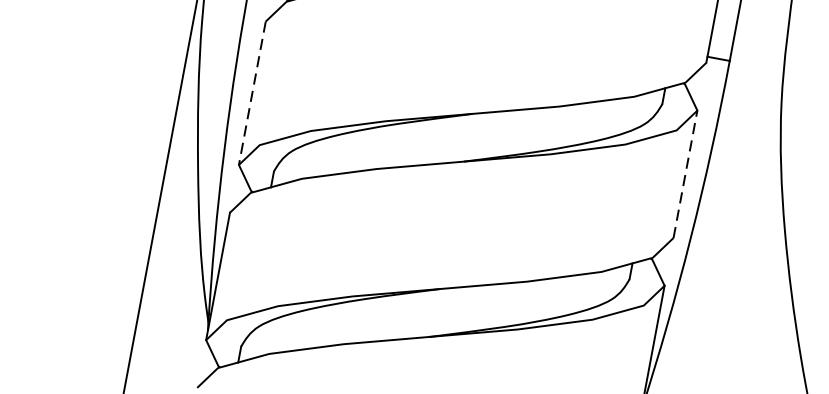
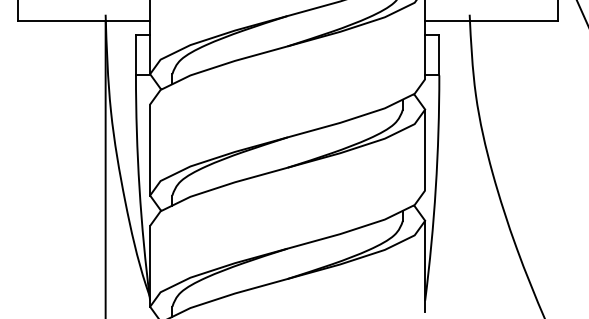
line: (252, 94) -> (150, 150), dashed -> solid
line: (686, 173) -> (425, 149), dashed -> solid

